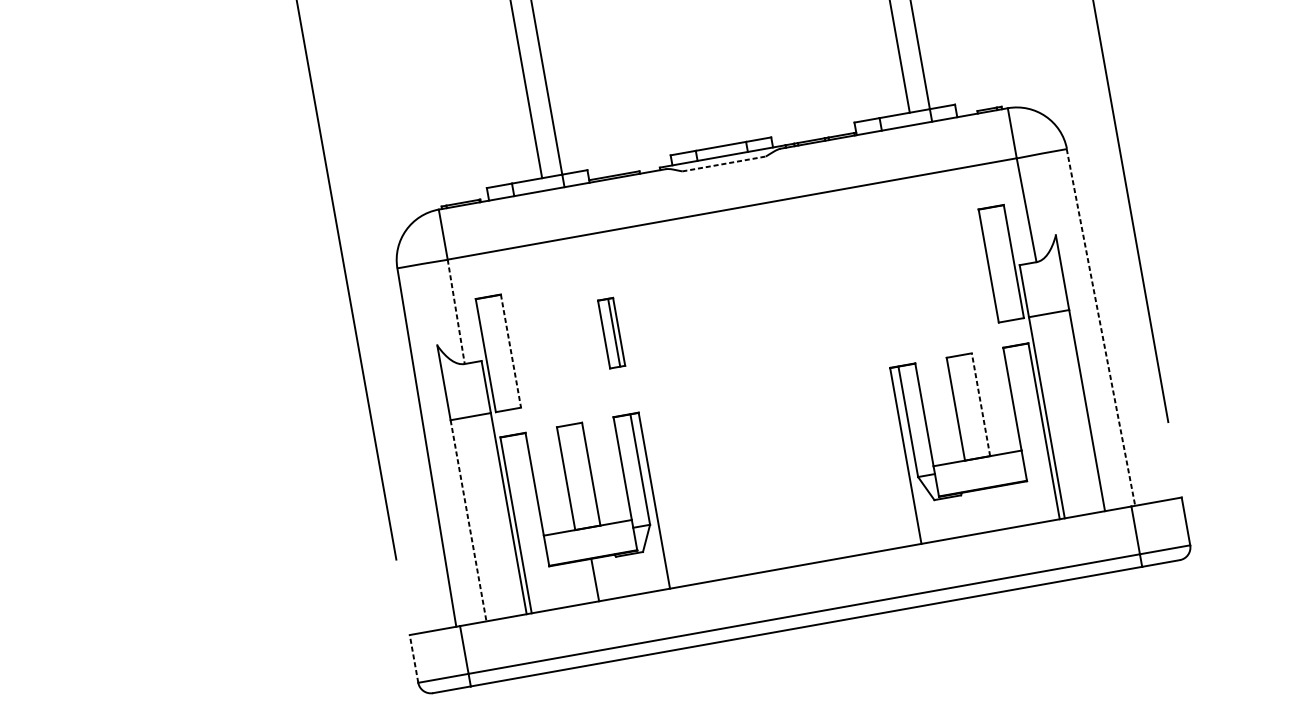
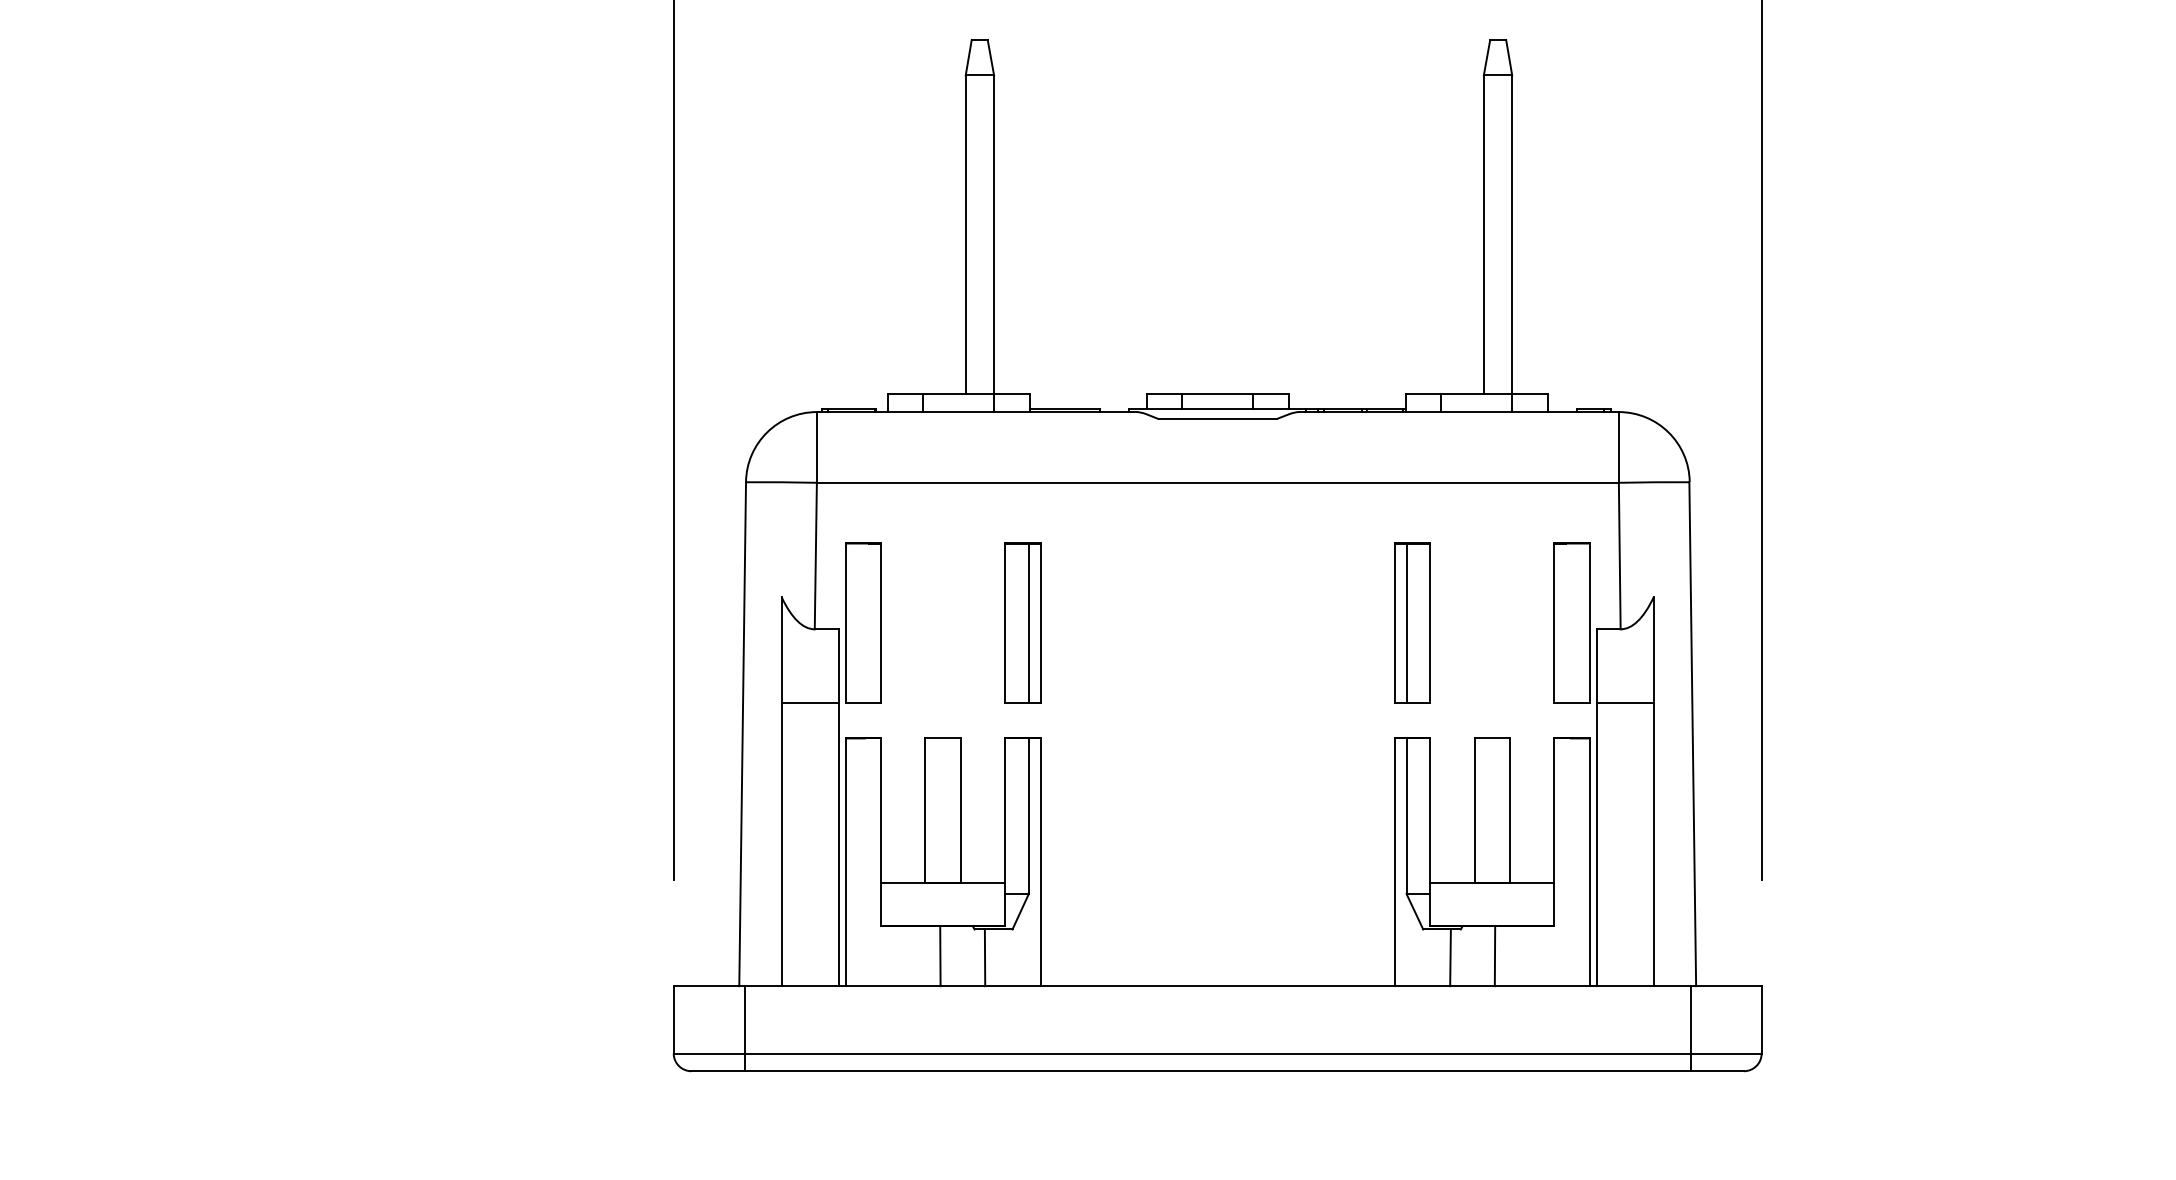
line: (723, 164) -> (1217, 419), dashed -> solid
part: (888, 283) -> (1412, 622), added
line: (456, 312) -> (815, 556), dashed -> solid
line: (1100, 327) -> (1692, 734), dashed -> solid
part: (611, 332) -> (1022, 622), size x1.67
line: (511, 350) -> (881, 622), dashed -> solid
line: (981, 404) -> (1510, 810), dashed -> solid
line: (988, 510) -> (1494, 956), added
line: (957, 516) -> (1450, 957), added
line: (468, 520) -> (781, 844), dashed -> solid
line: (626, 575) -> (984, 957), added
line: (413, 658) -> (673, 1019), dashed -> solid

